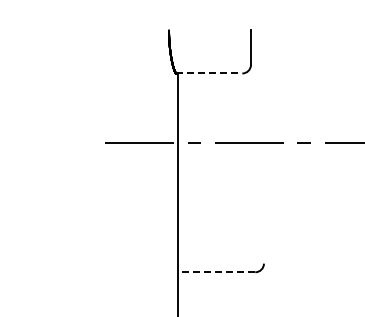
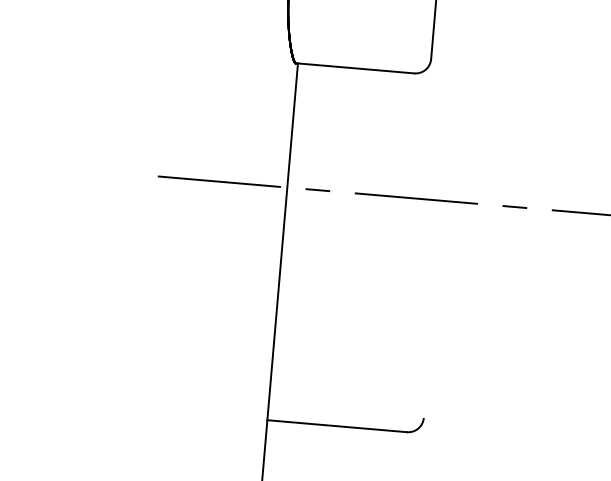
line: (209, 73) -> (355, 68), dashed -> solid
line: (216, 272) -> (337, 426), dashed -> solid

